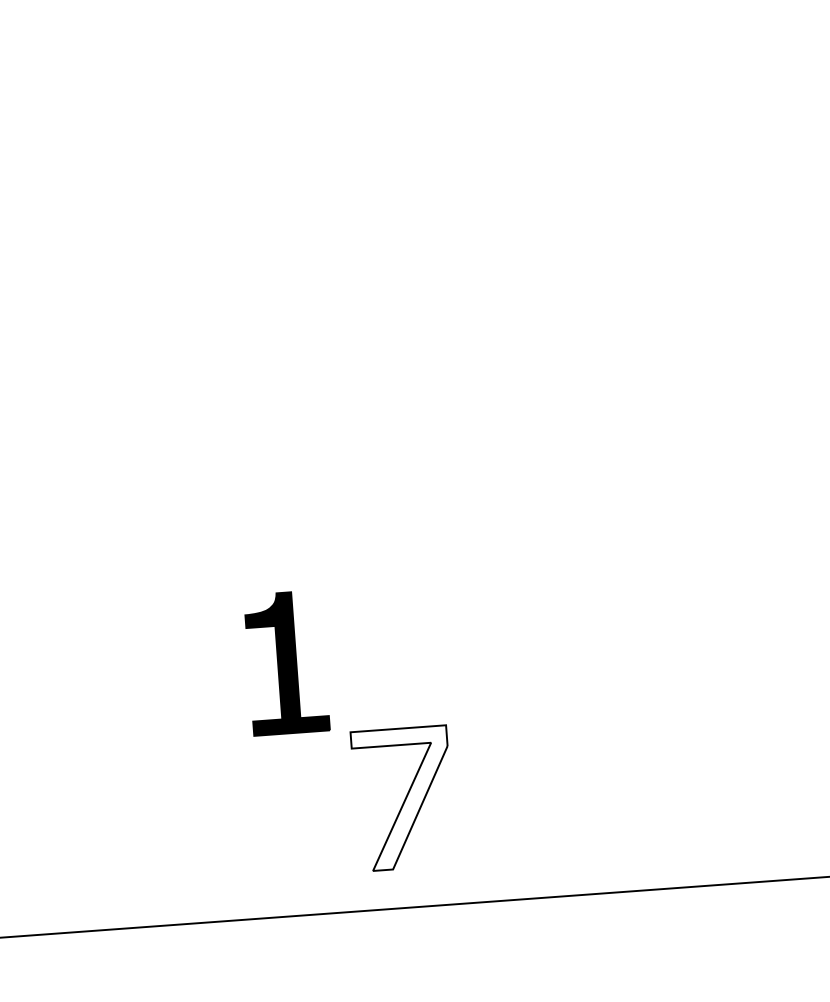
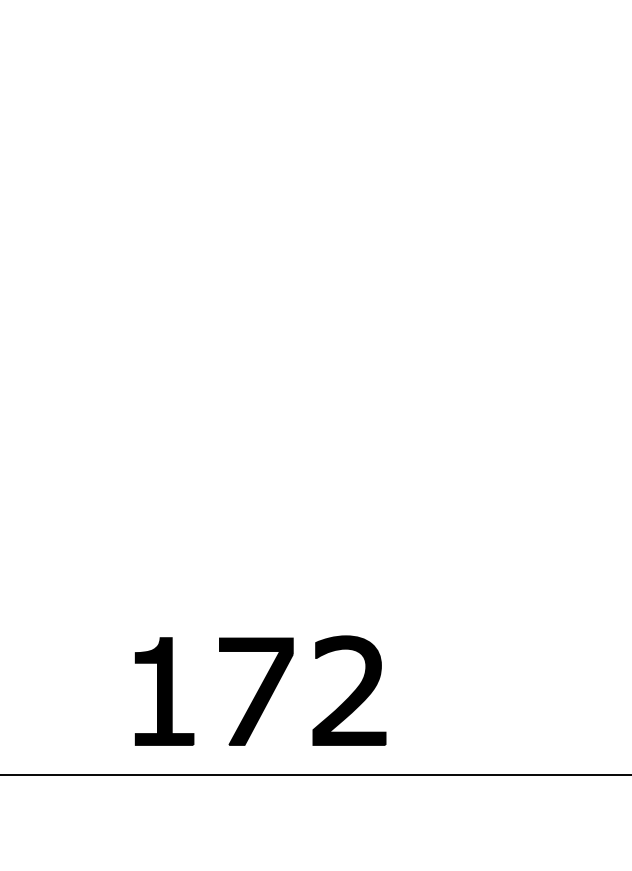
part: (286, 662) -> (164, 691), moved
part: (525, 787) -> (349, 690), added
fill: (402, 798) -> (255, 691), added

